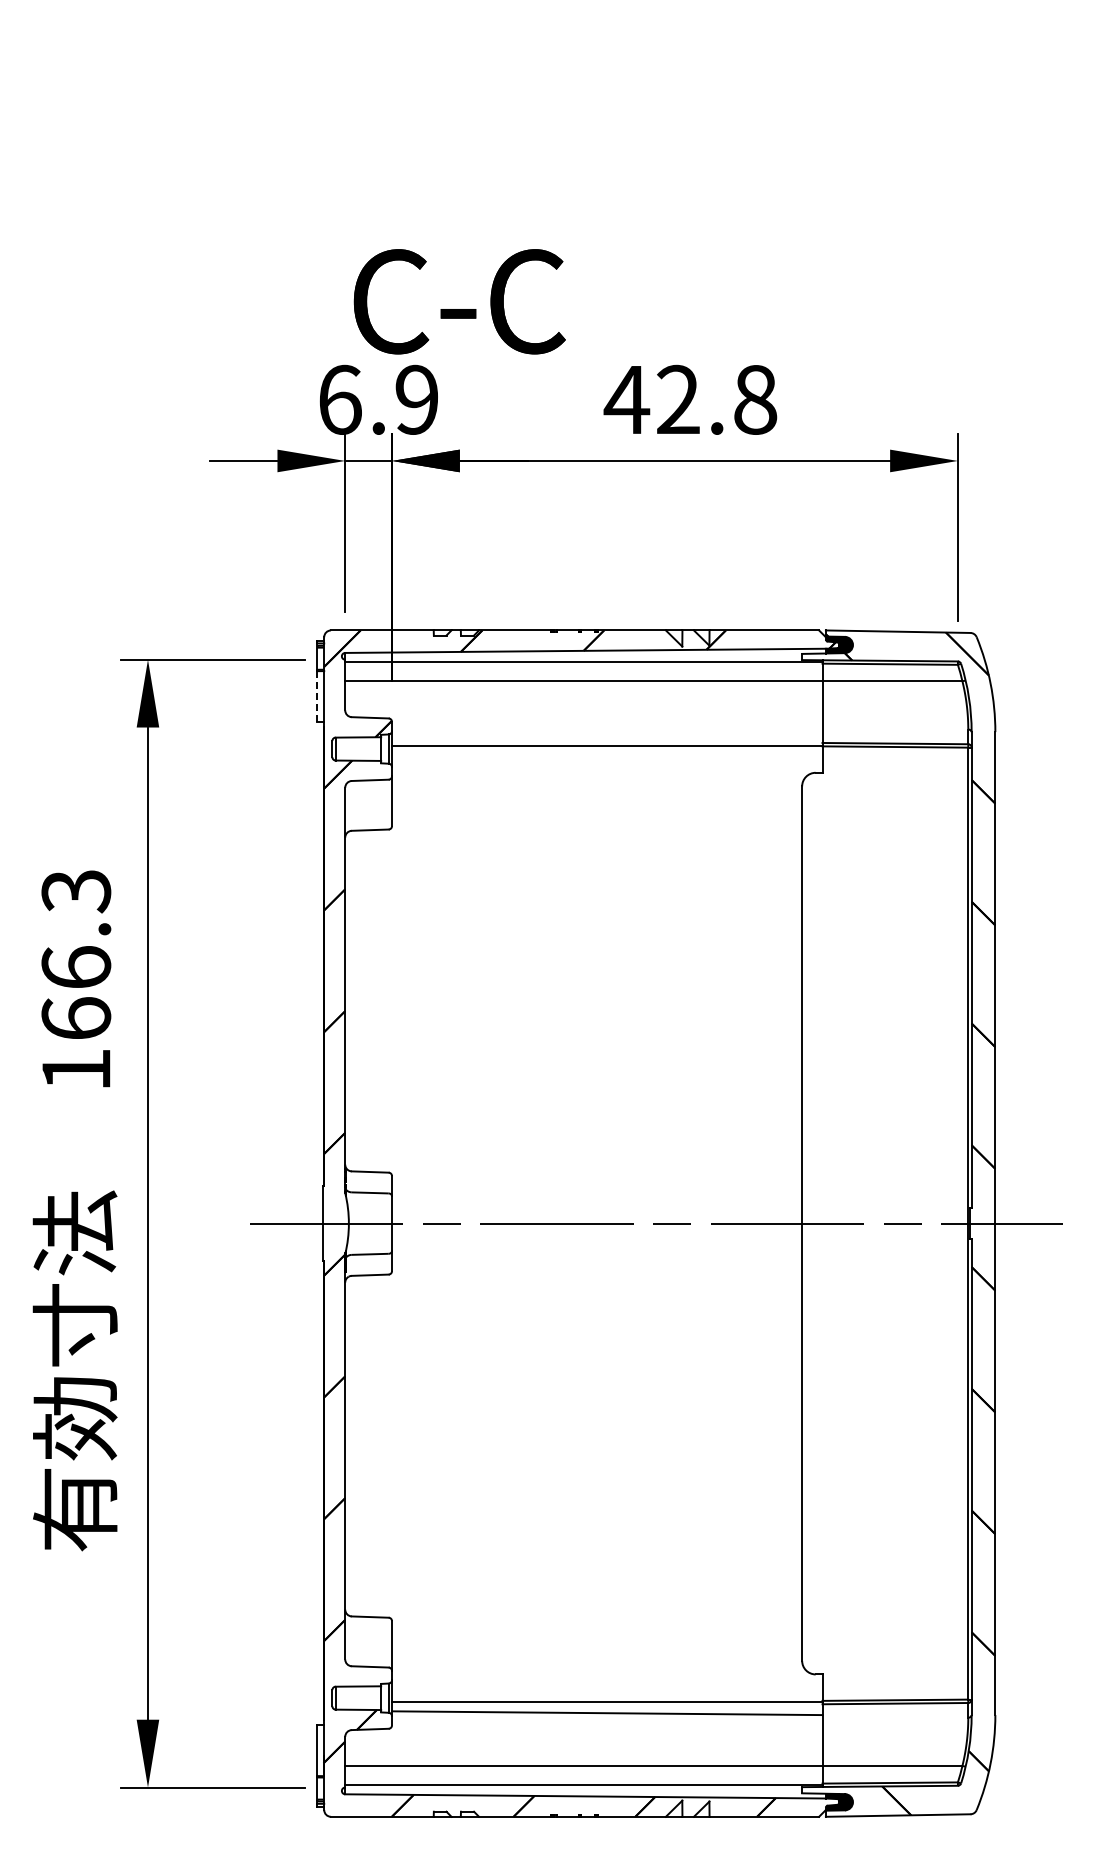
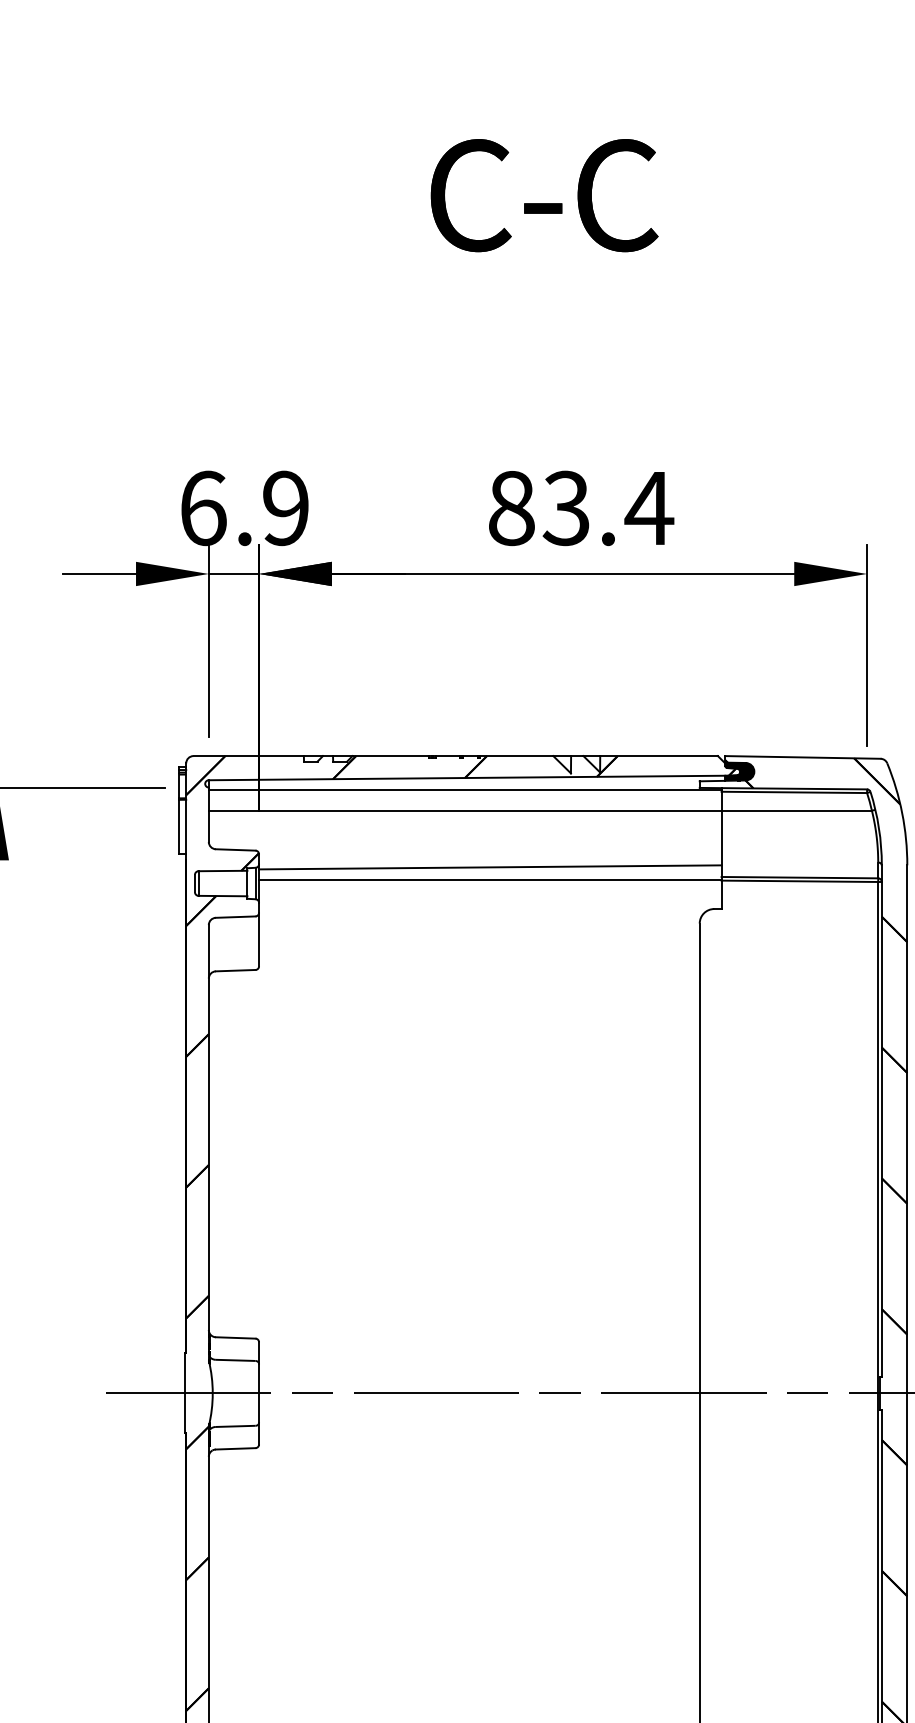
text: (459, 301) -> (544, 195), moved
text: (690, 399) -> (579, 507), 42.8 -> 83.4
line: (317, 697) -> (179, 828), dashed -> solid
line: (607, 733) -> (490, 866), added

